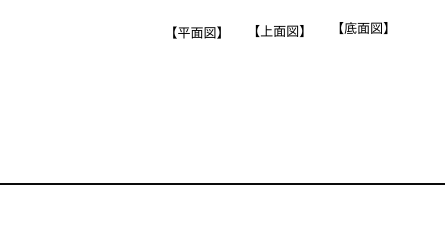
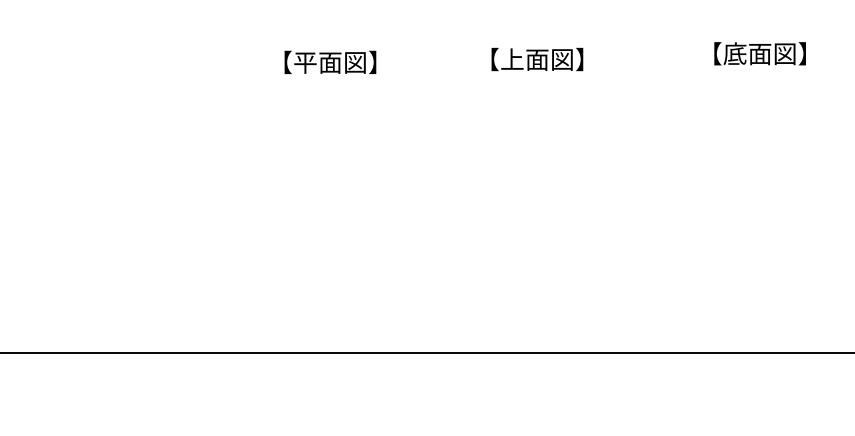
text: (363, 27) -> (759, 52), moved
text: (196, 32) -> (329, 62), moved

